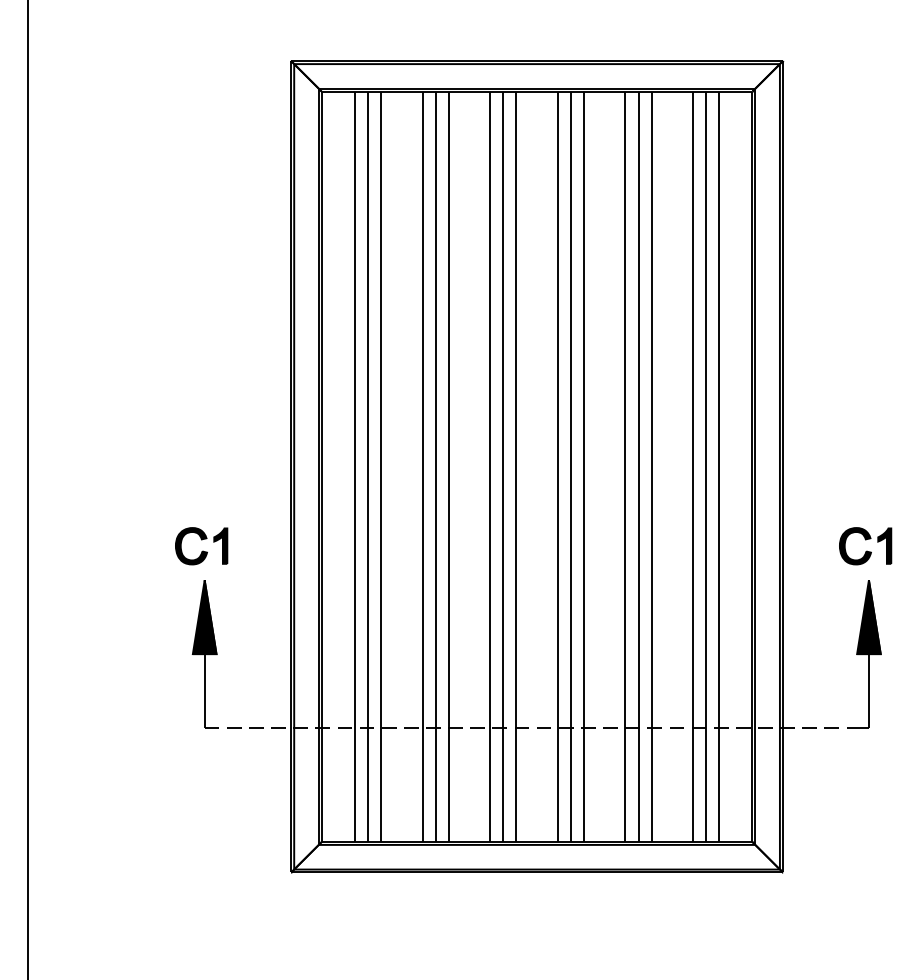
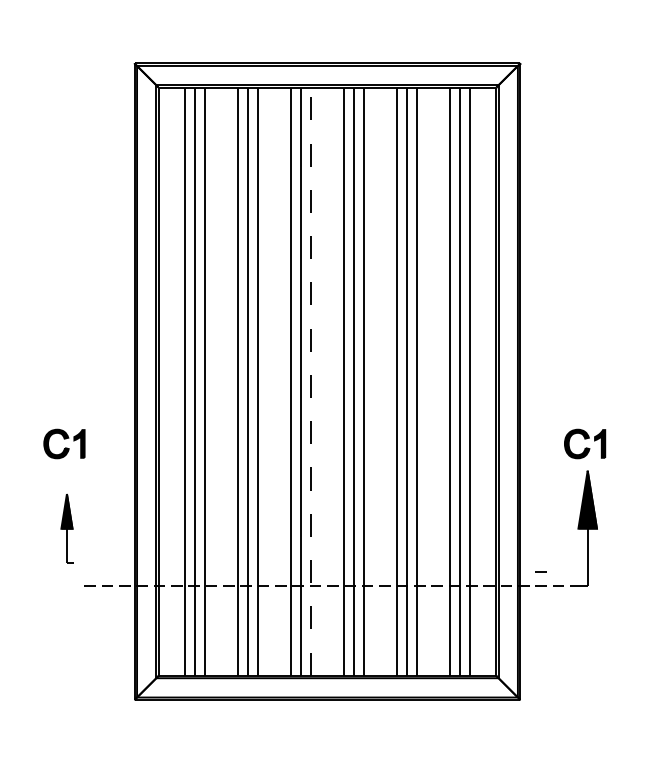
line: (516, 466) -> (311, 381), solid -> dashed
part: (204, 654) -> (66, 528), size x0.6
line: (809, 709) -> (541, 572), added

